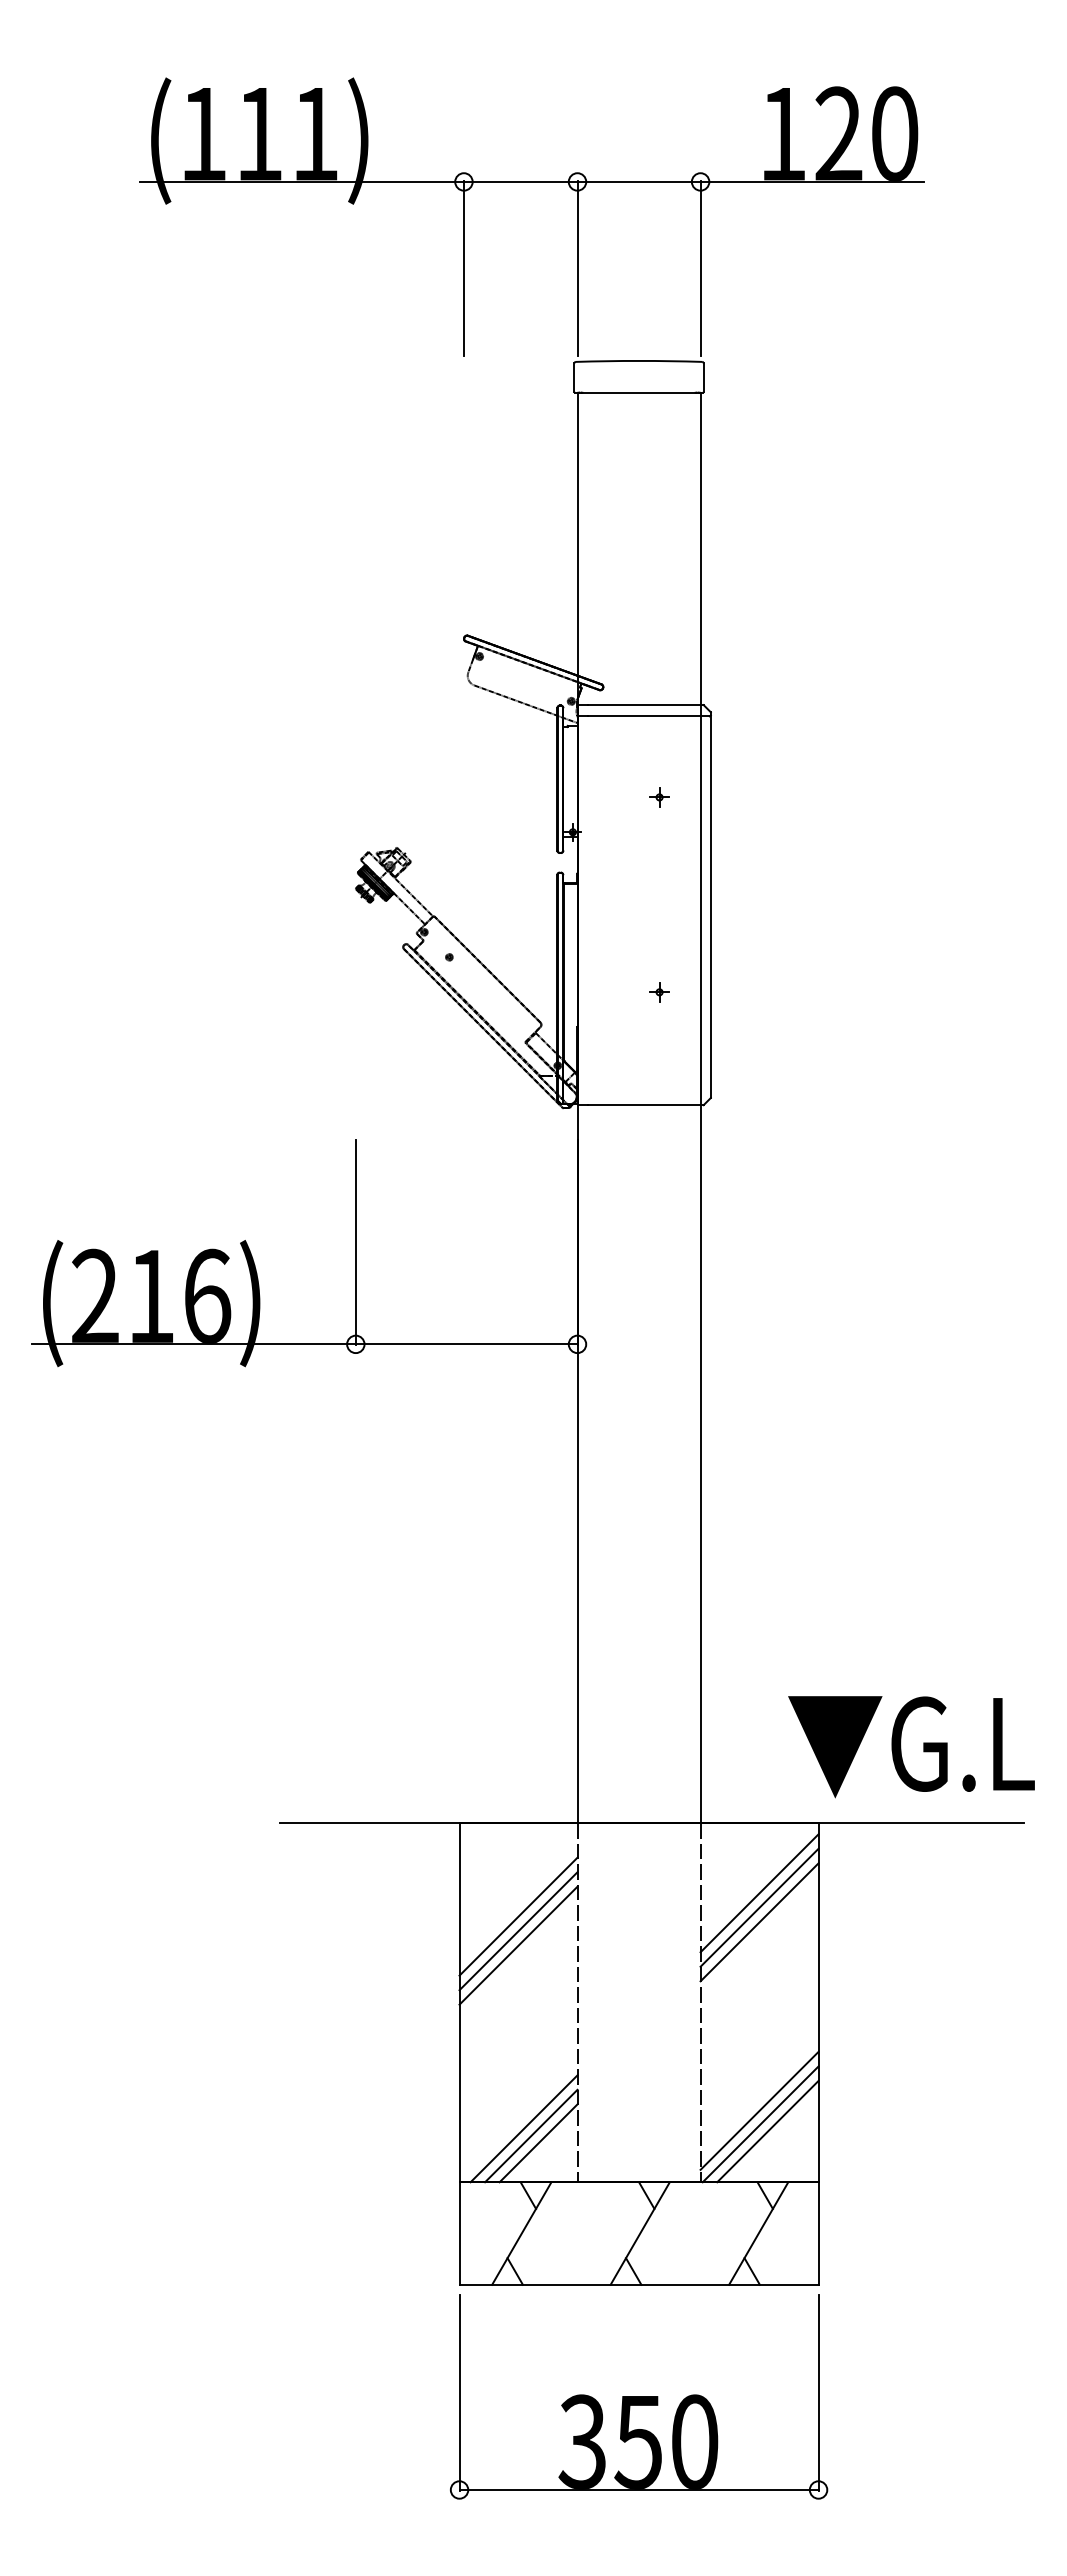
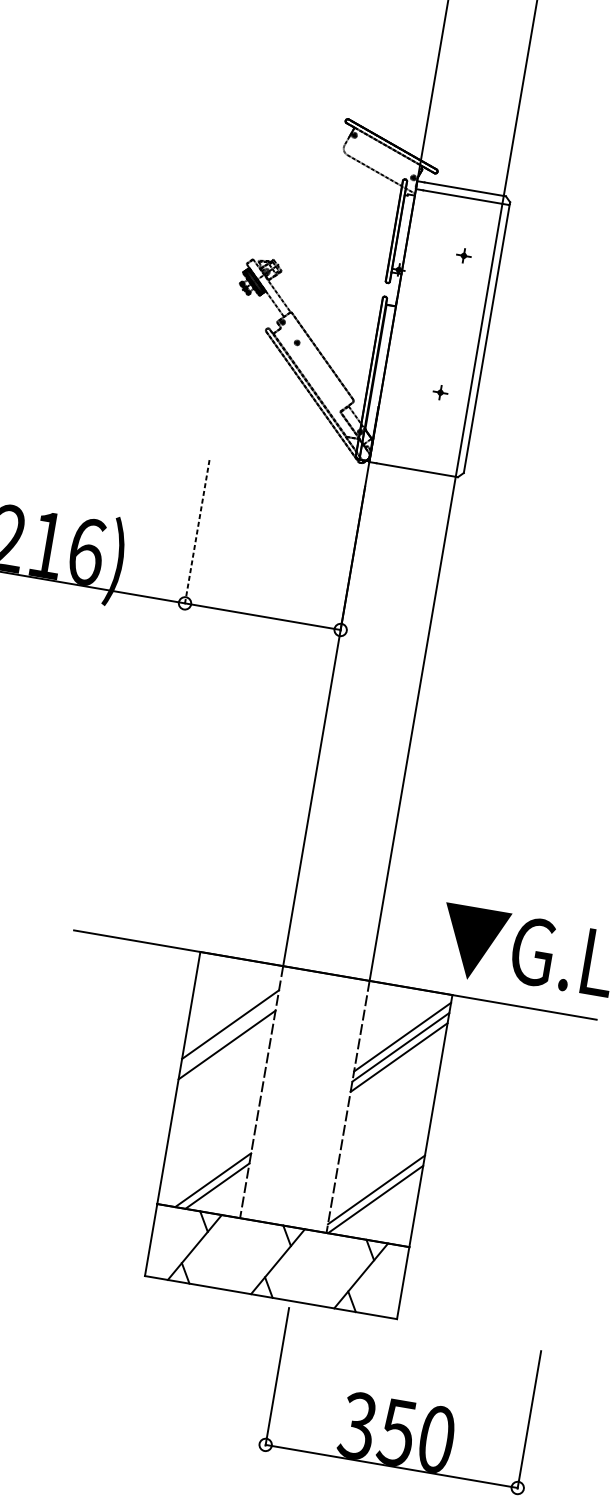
line: (355, 1242) -> (197, 531), solid -> dashed
line: (518, 1931) -> (228, 1035), removed
line: (523, 2128) -> (208, 1173), removed
line: (767, 2131) -> (379, 1205), removed
part: (639, 2396) -> (403, 1400), moved

